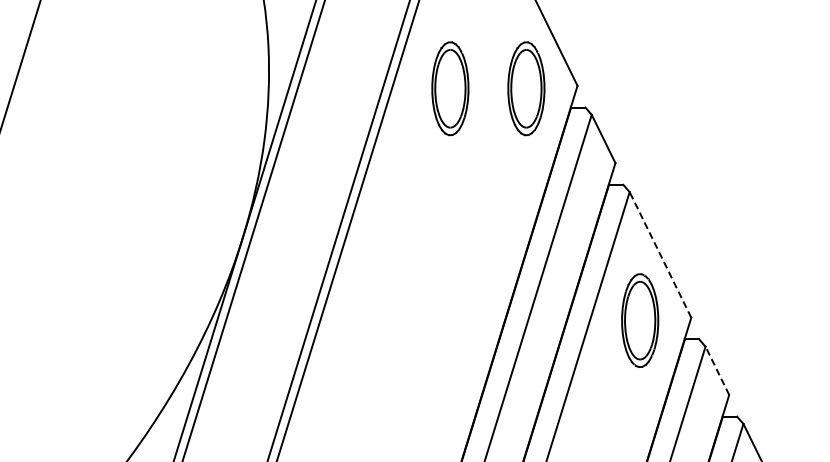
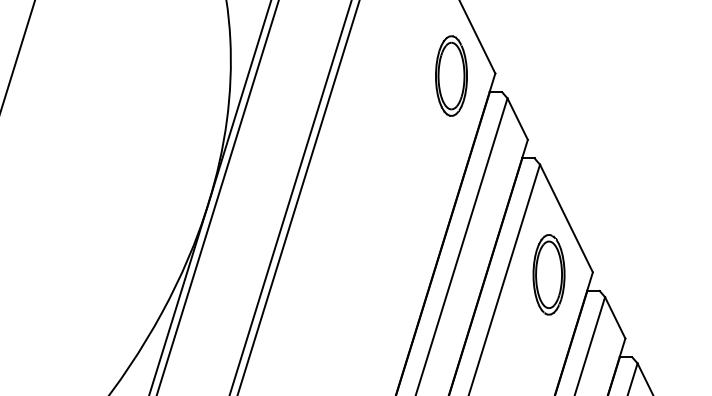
part: (450, 88) -> (386, 75), removed
line: (660, 254) -> (566, 218), dashed -> solid
line: (717, 370) -> (615, 317), dashed -> solid

